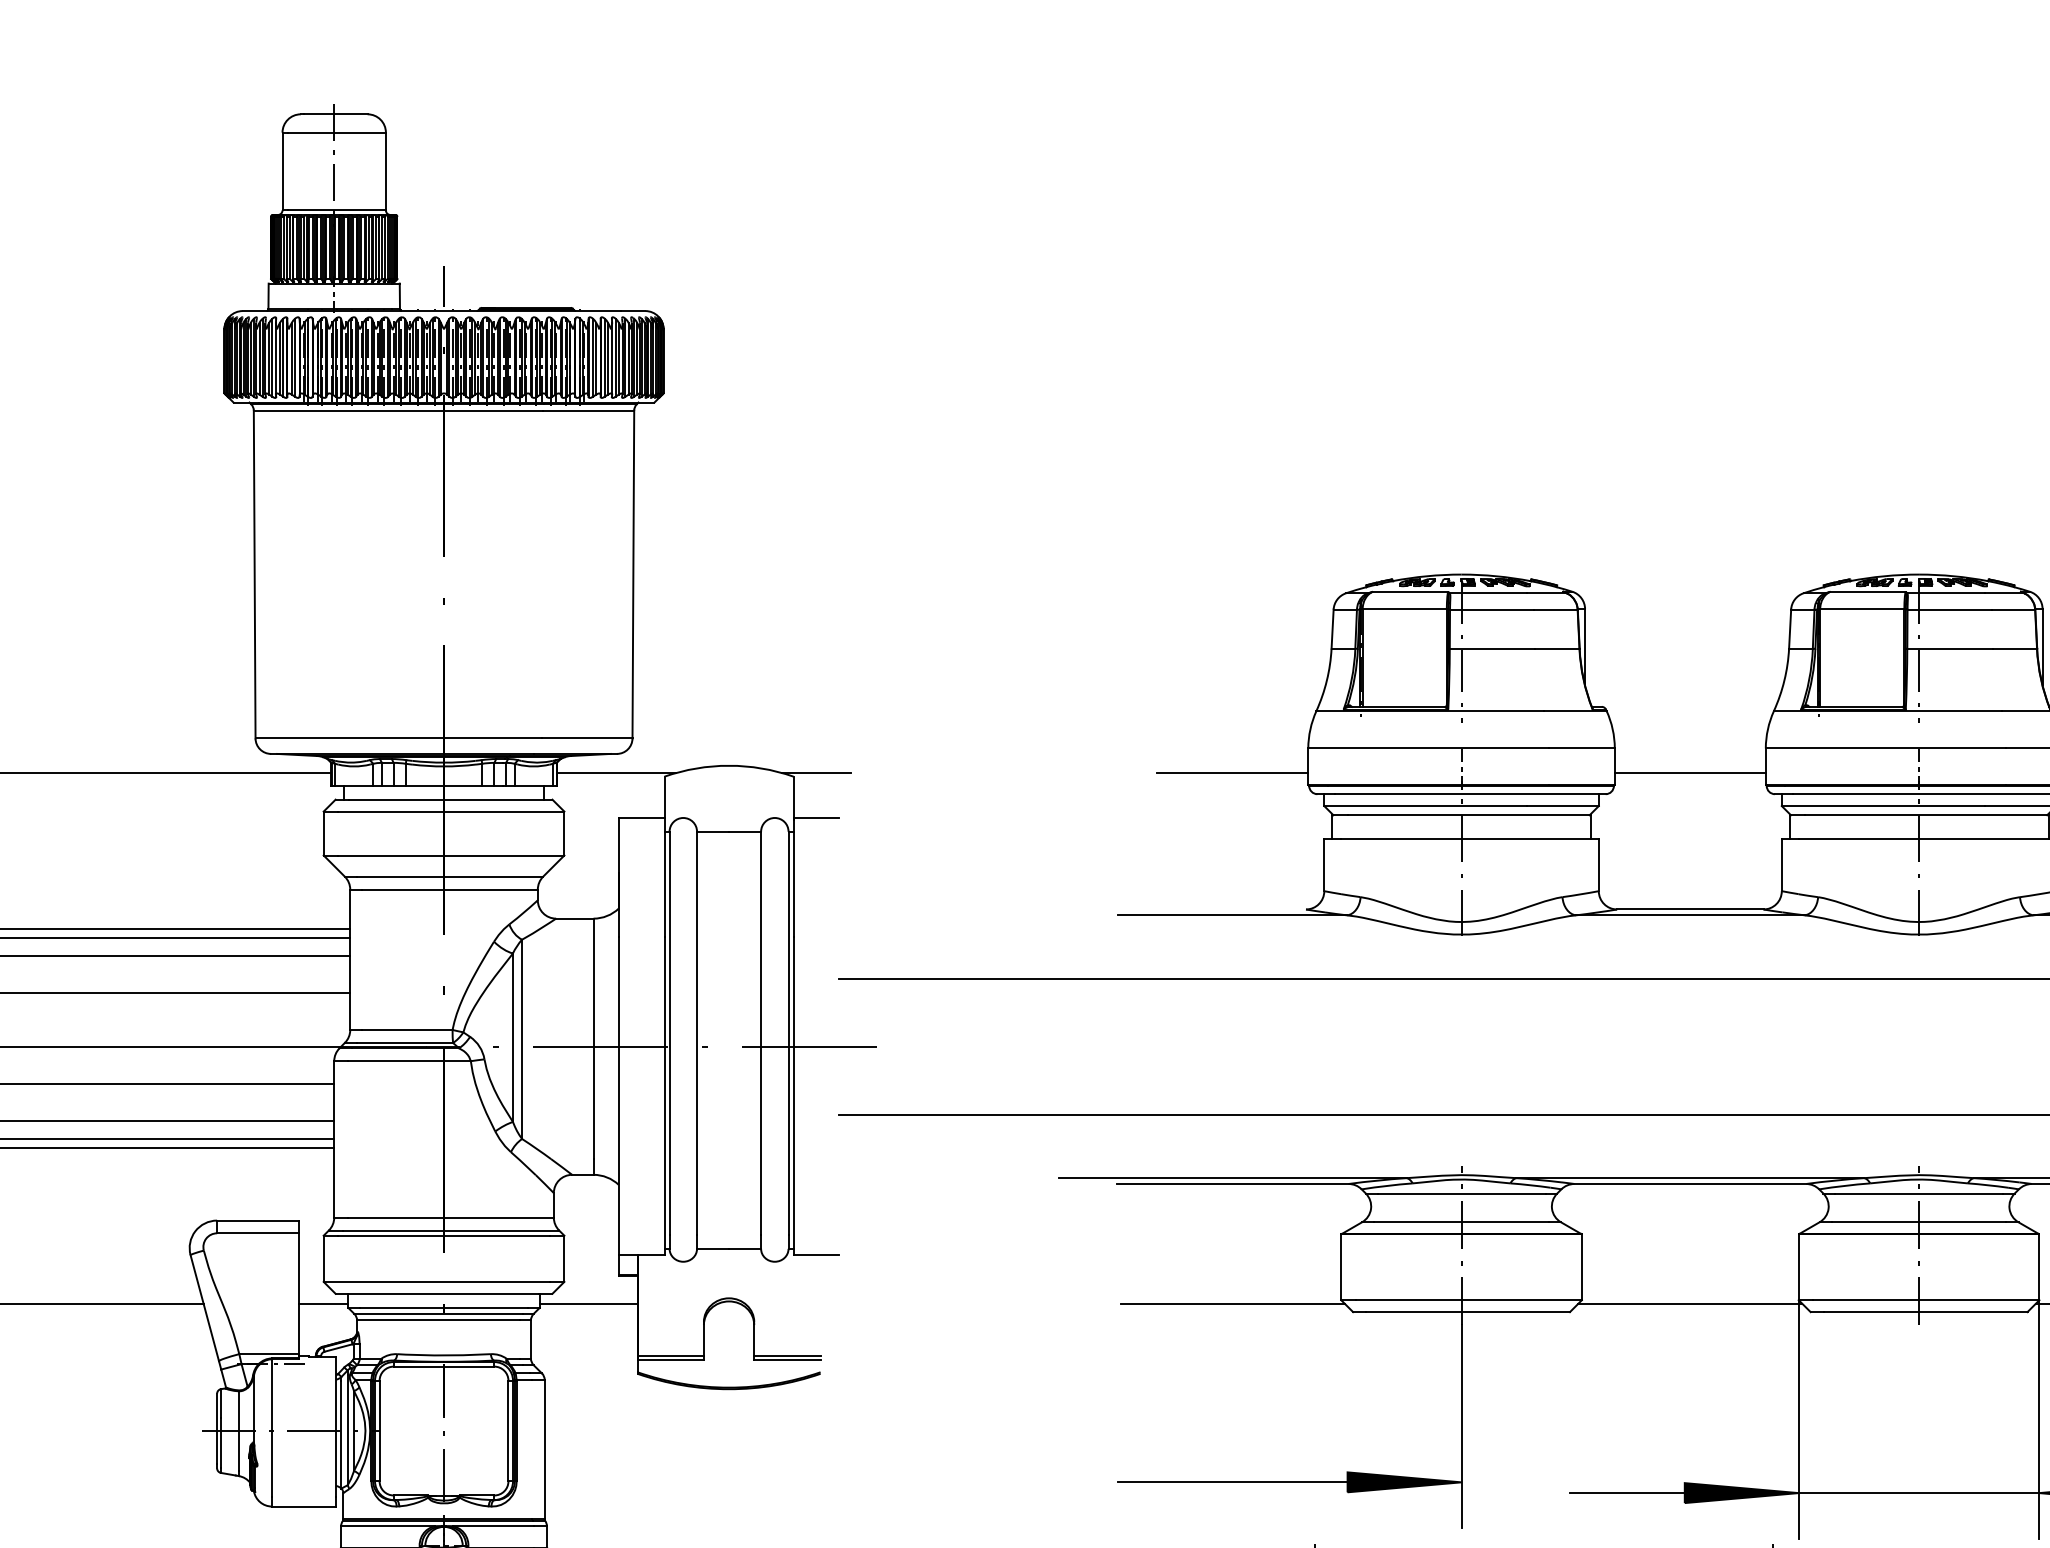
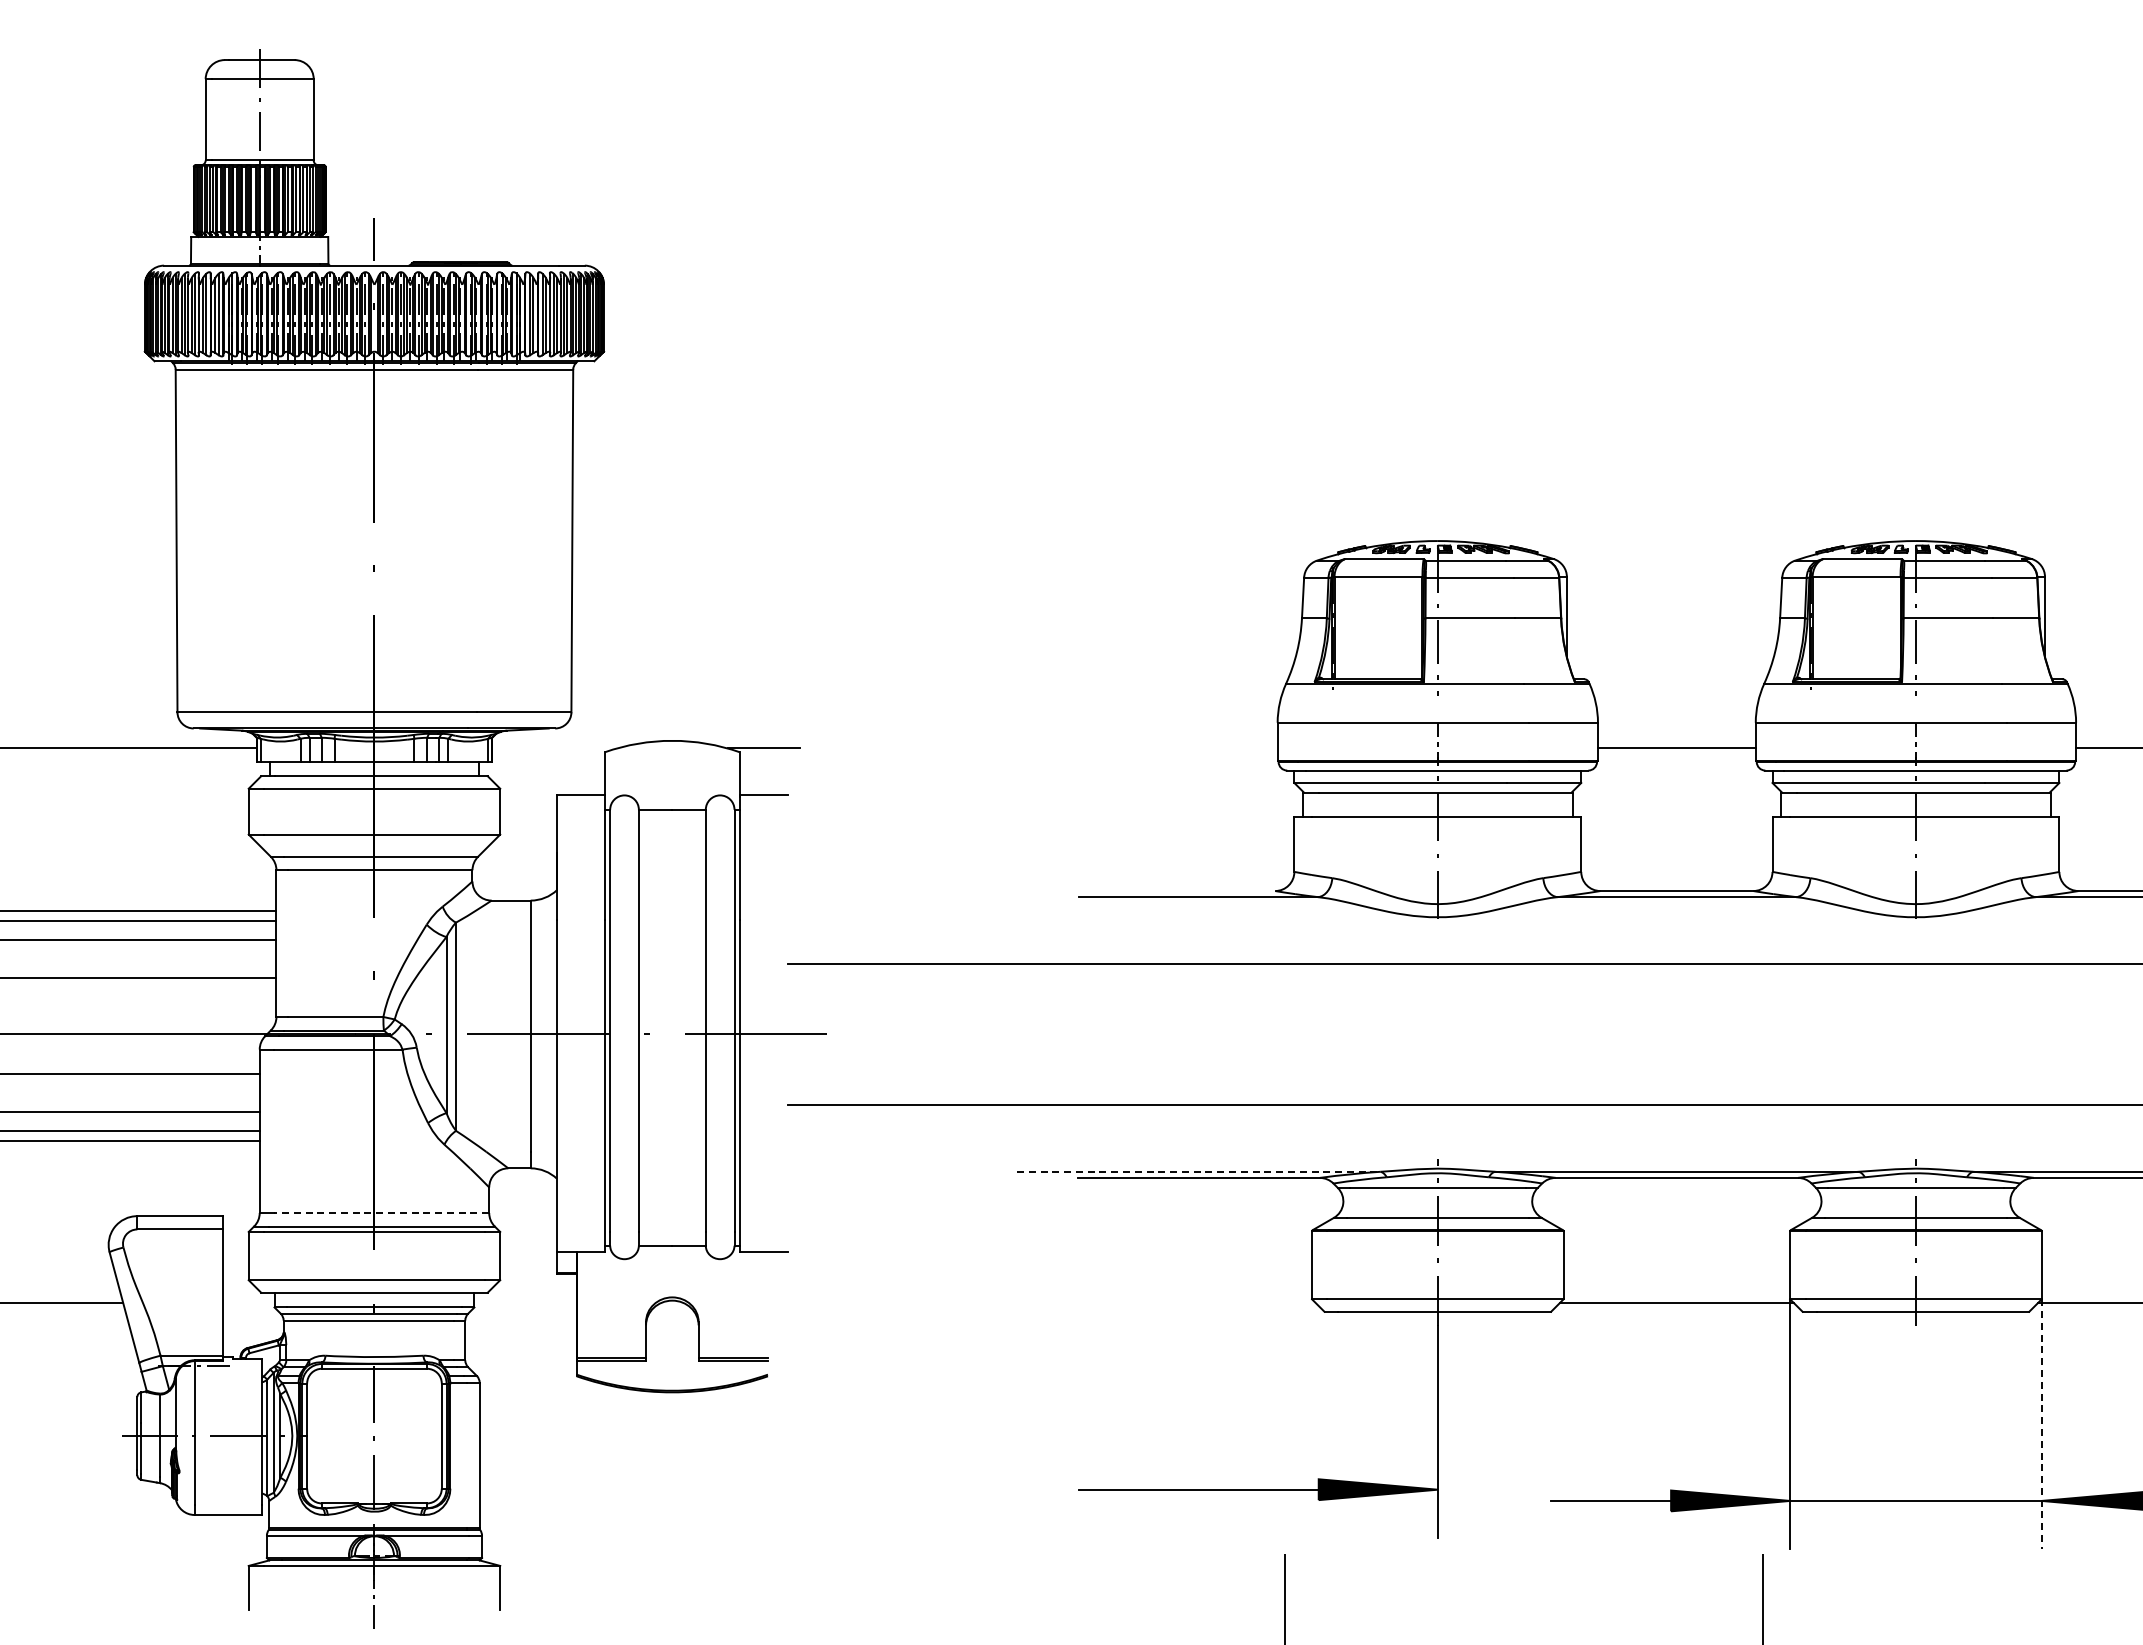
line: (616, 773) -> (554, 748), removed
line: (1232, 773) -> (1198, 748), removed
line: (1232, 1177) -> (1198, 1171), solid -> dashed
line: (450, 1218) -> (381, 1213), solid -> dashed
line: (323, 1304) -> (248, 1303), removed
line: (588, 1304) -> (525, 1303), removed
line: (1232, 1304) -> (1198, 1303), removed
line: (2039, 1419) -> (2041, 1424), solid -> dashed

